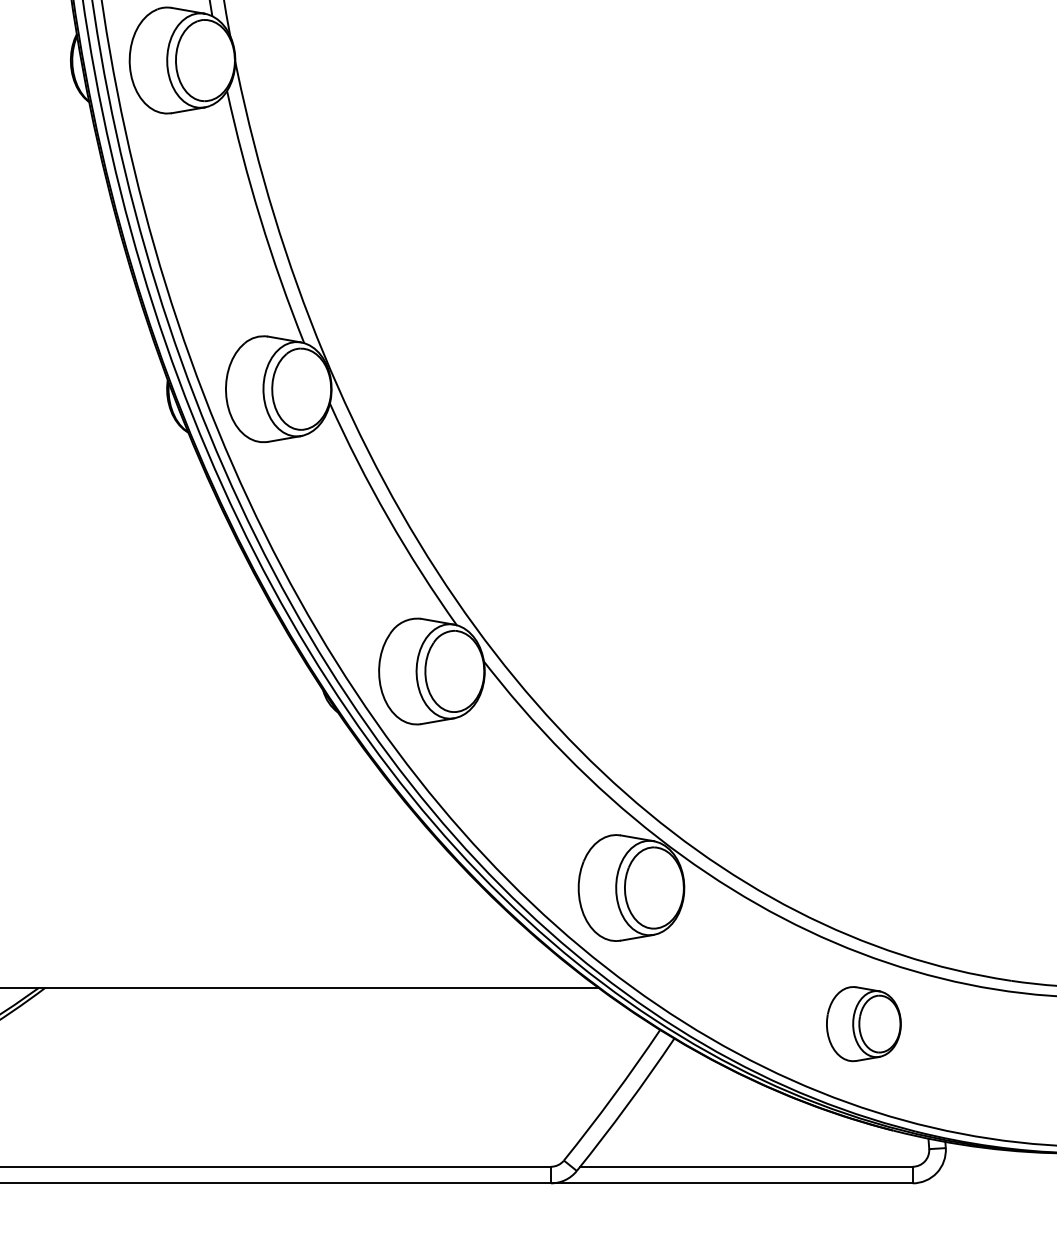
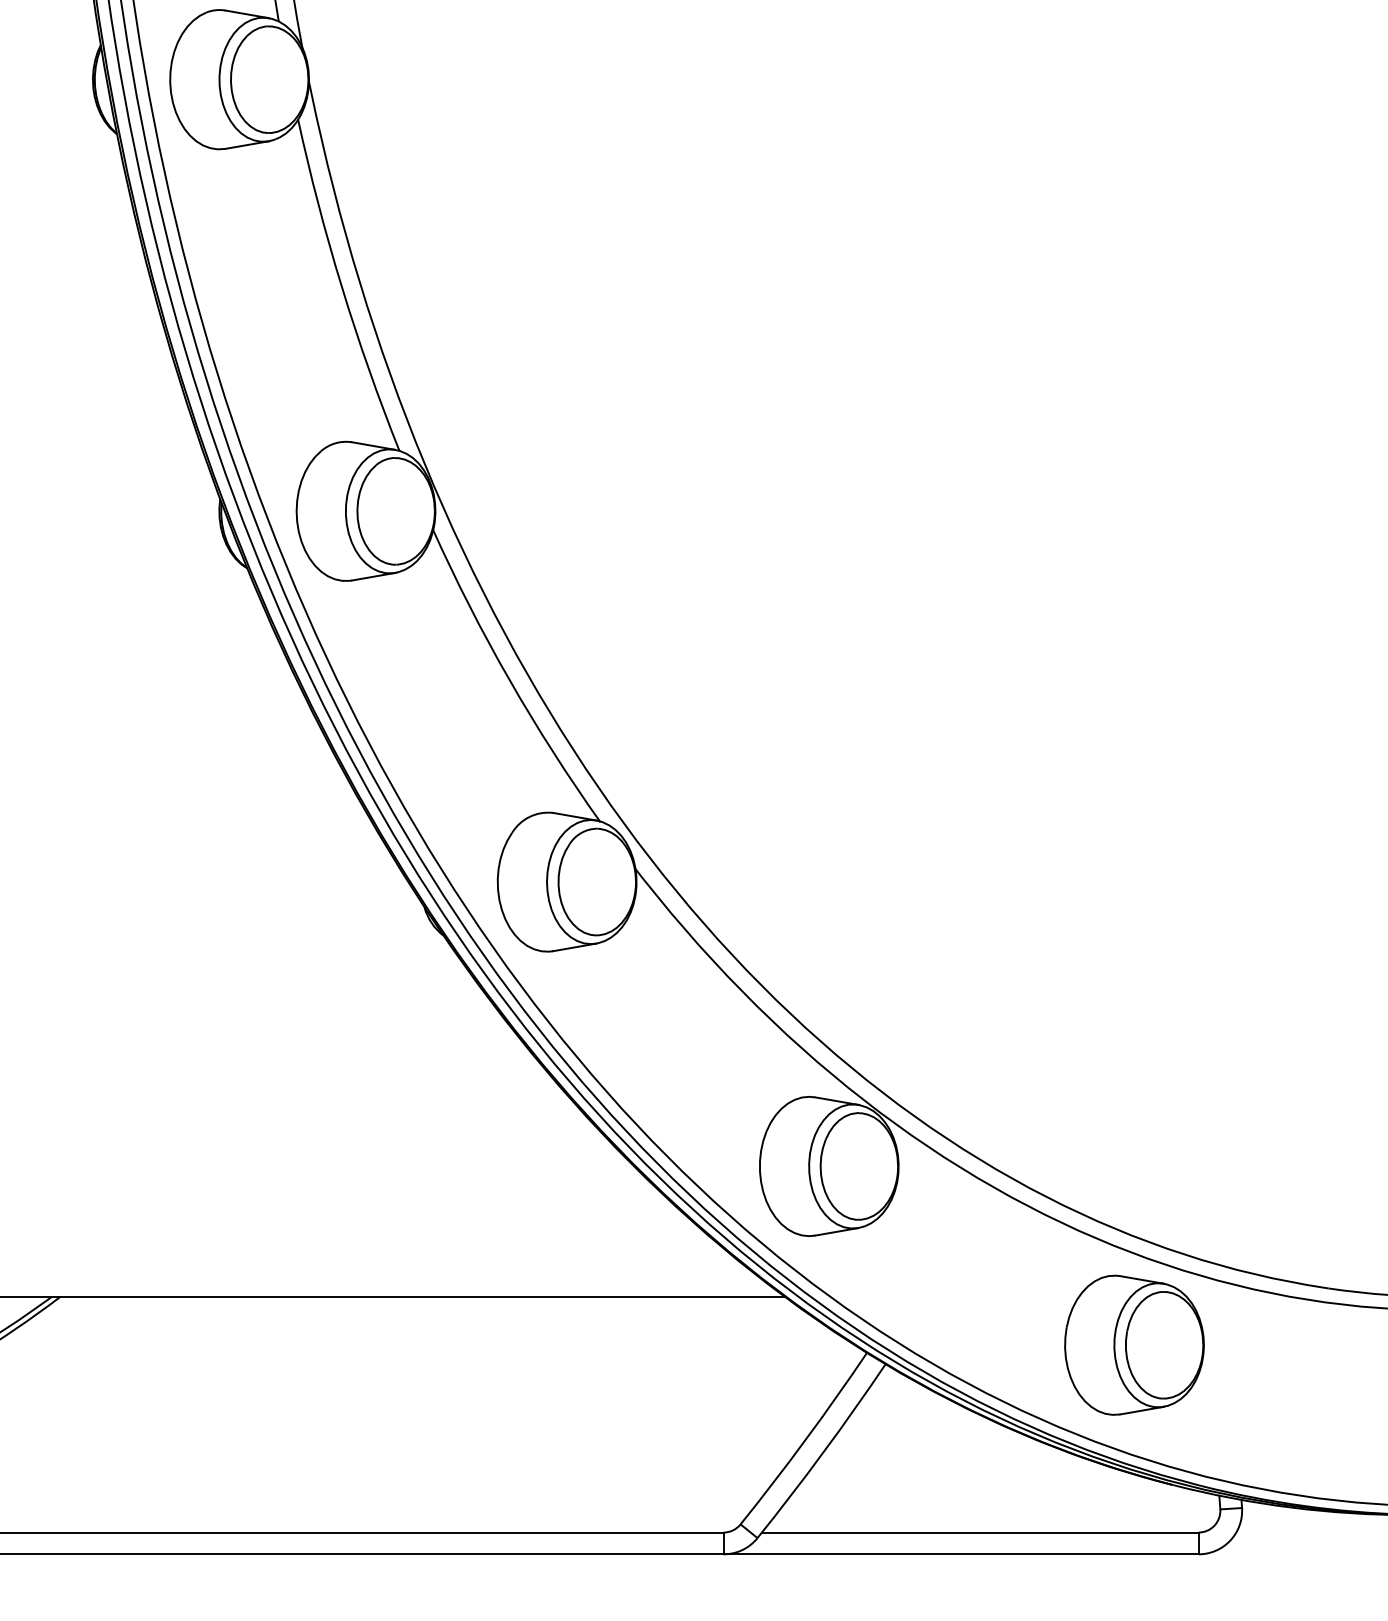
part: (863, 1023) -> (1134, 1344), size x1.43

